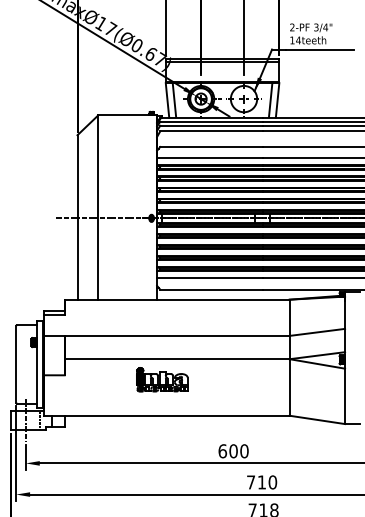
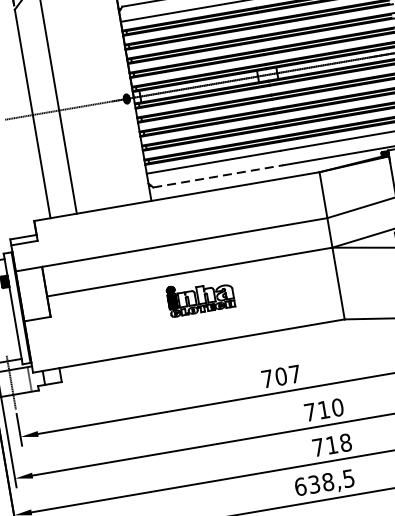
line: (211, 289) -> (218, 176), solid -> dashed
part: (162, 379) -> (200, 296), moved
text: (233, 451) -> (281, 376), 600 -> 707

